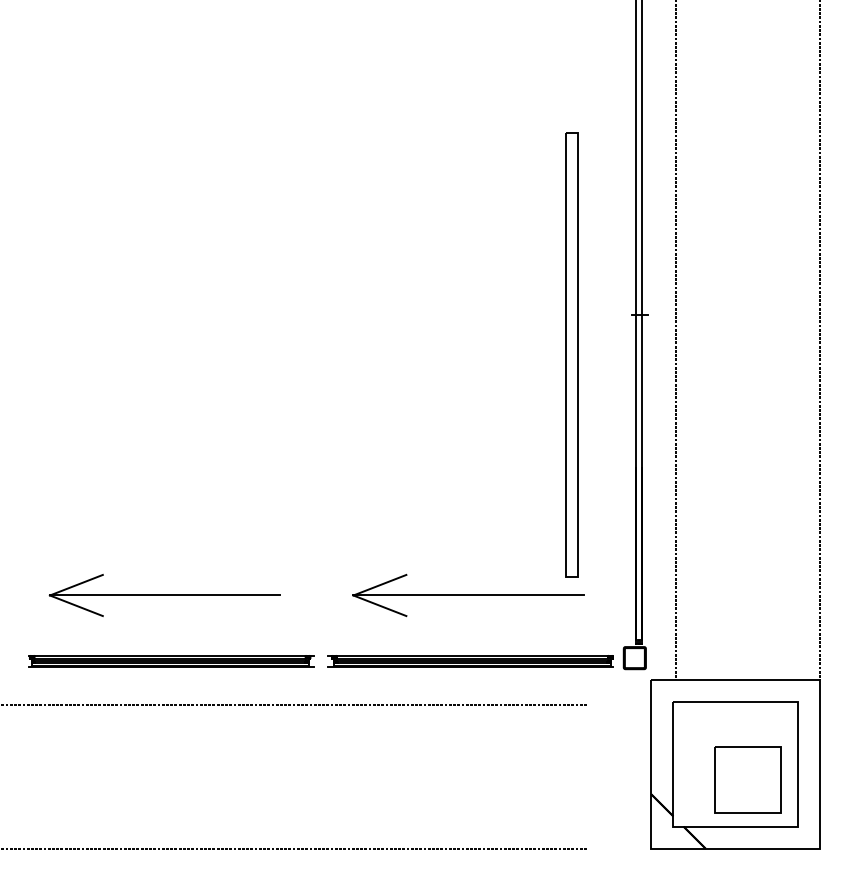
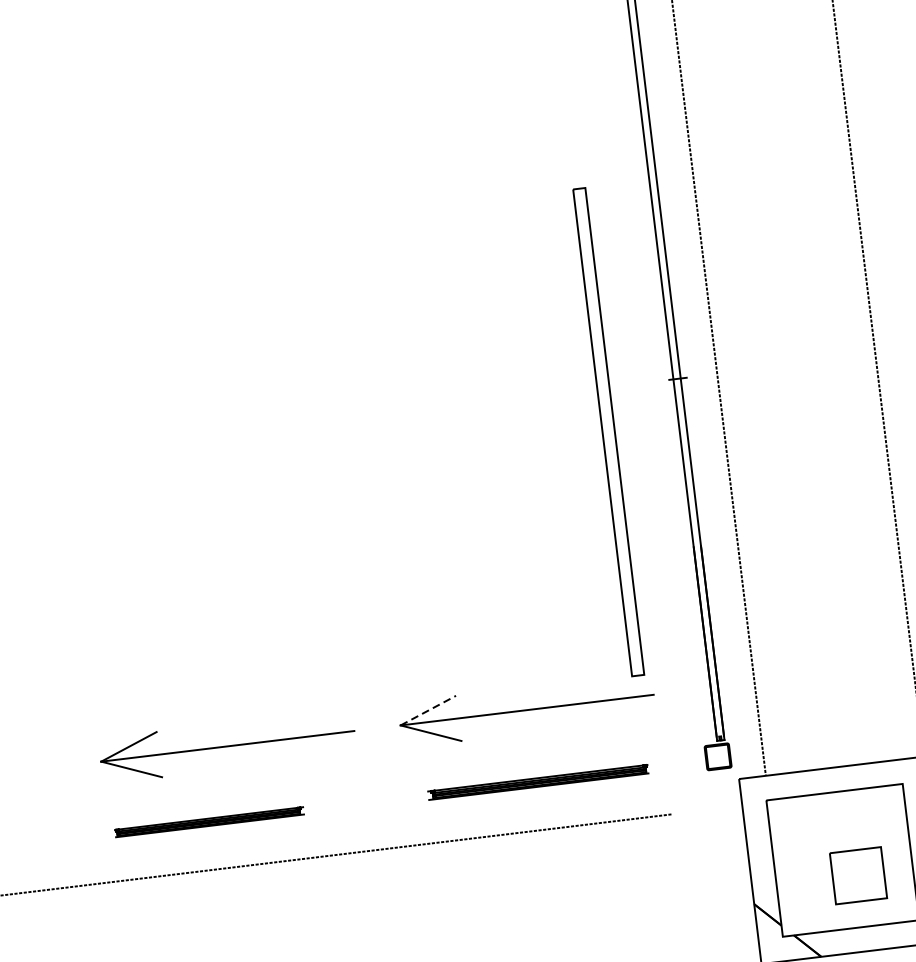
line: (380, 585) -> (429, 710), solid -> dashed
part: (164, 595) -> (227, 746), moved
part: (171, 661) -> (209, 822), size x0.6
part: (470, 661) -> (537, 782), size x0.7
part: (747, 779) -> (857, 875), size x0.7

